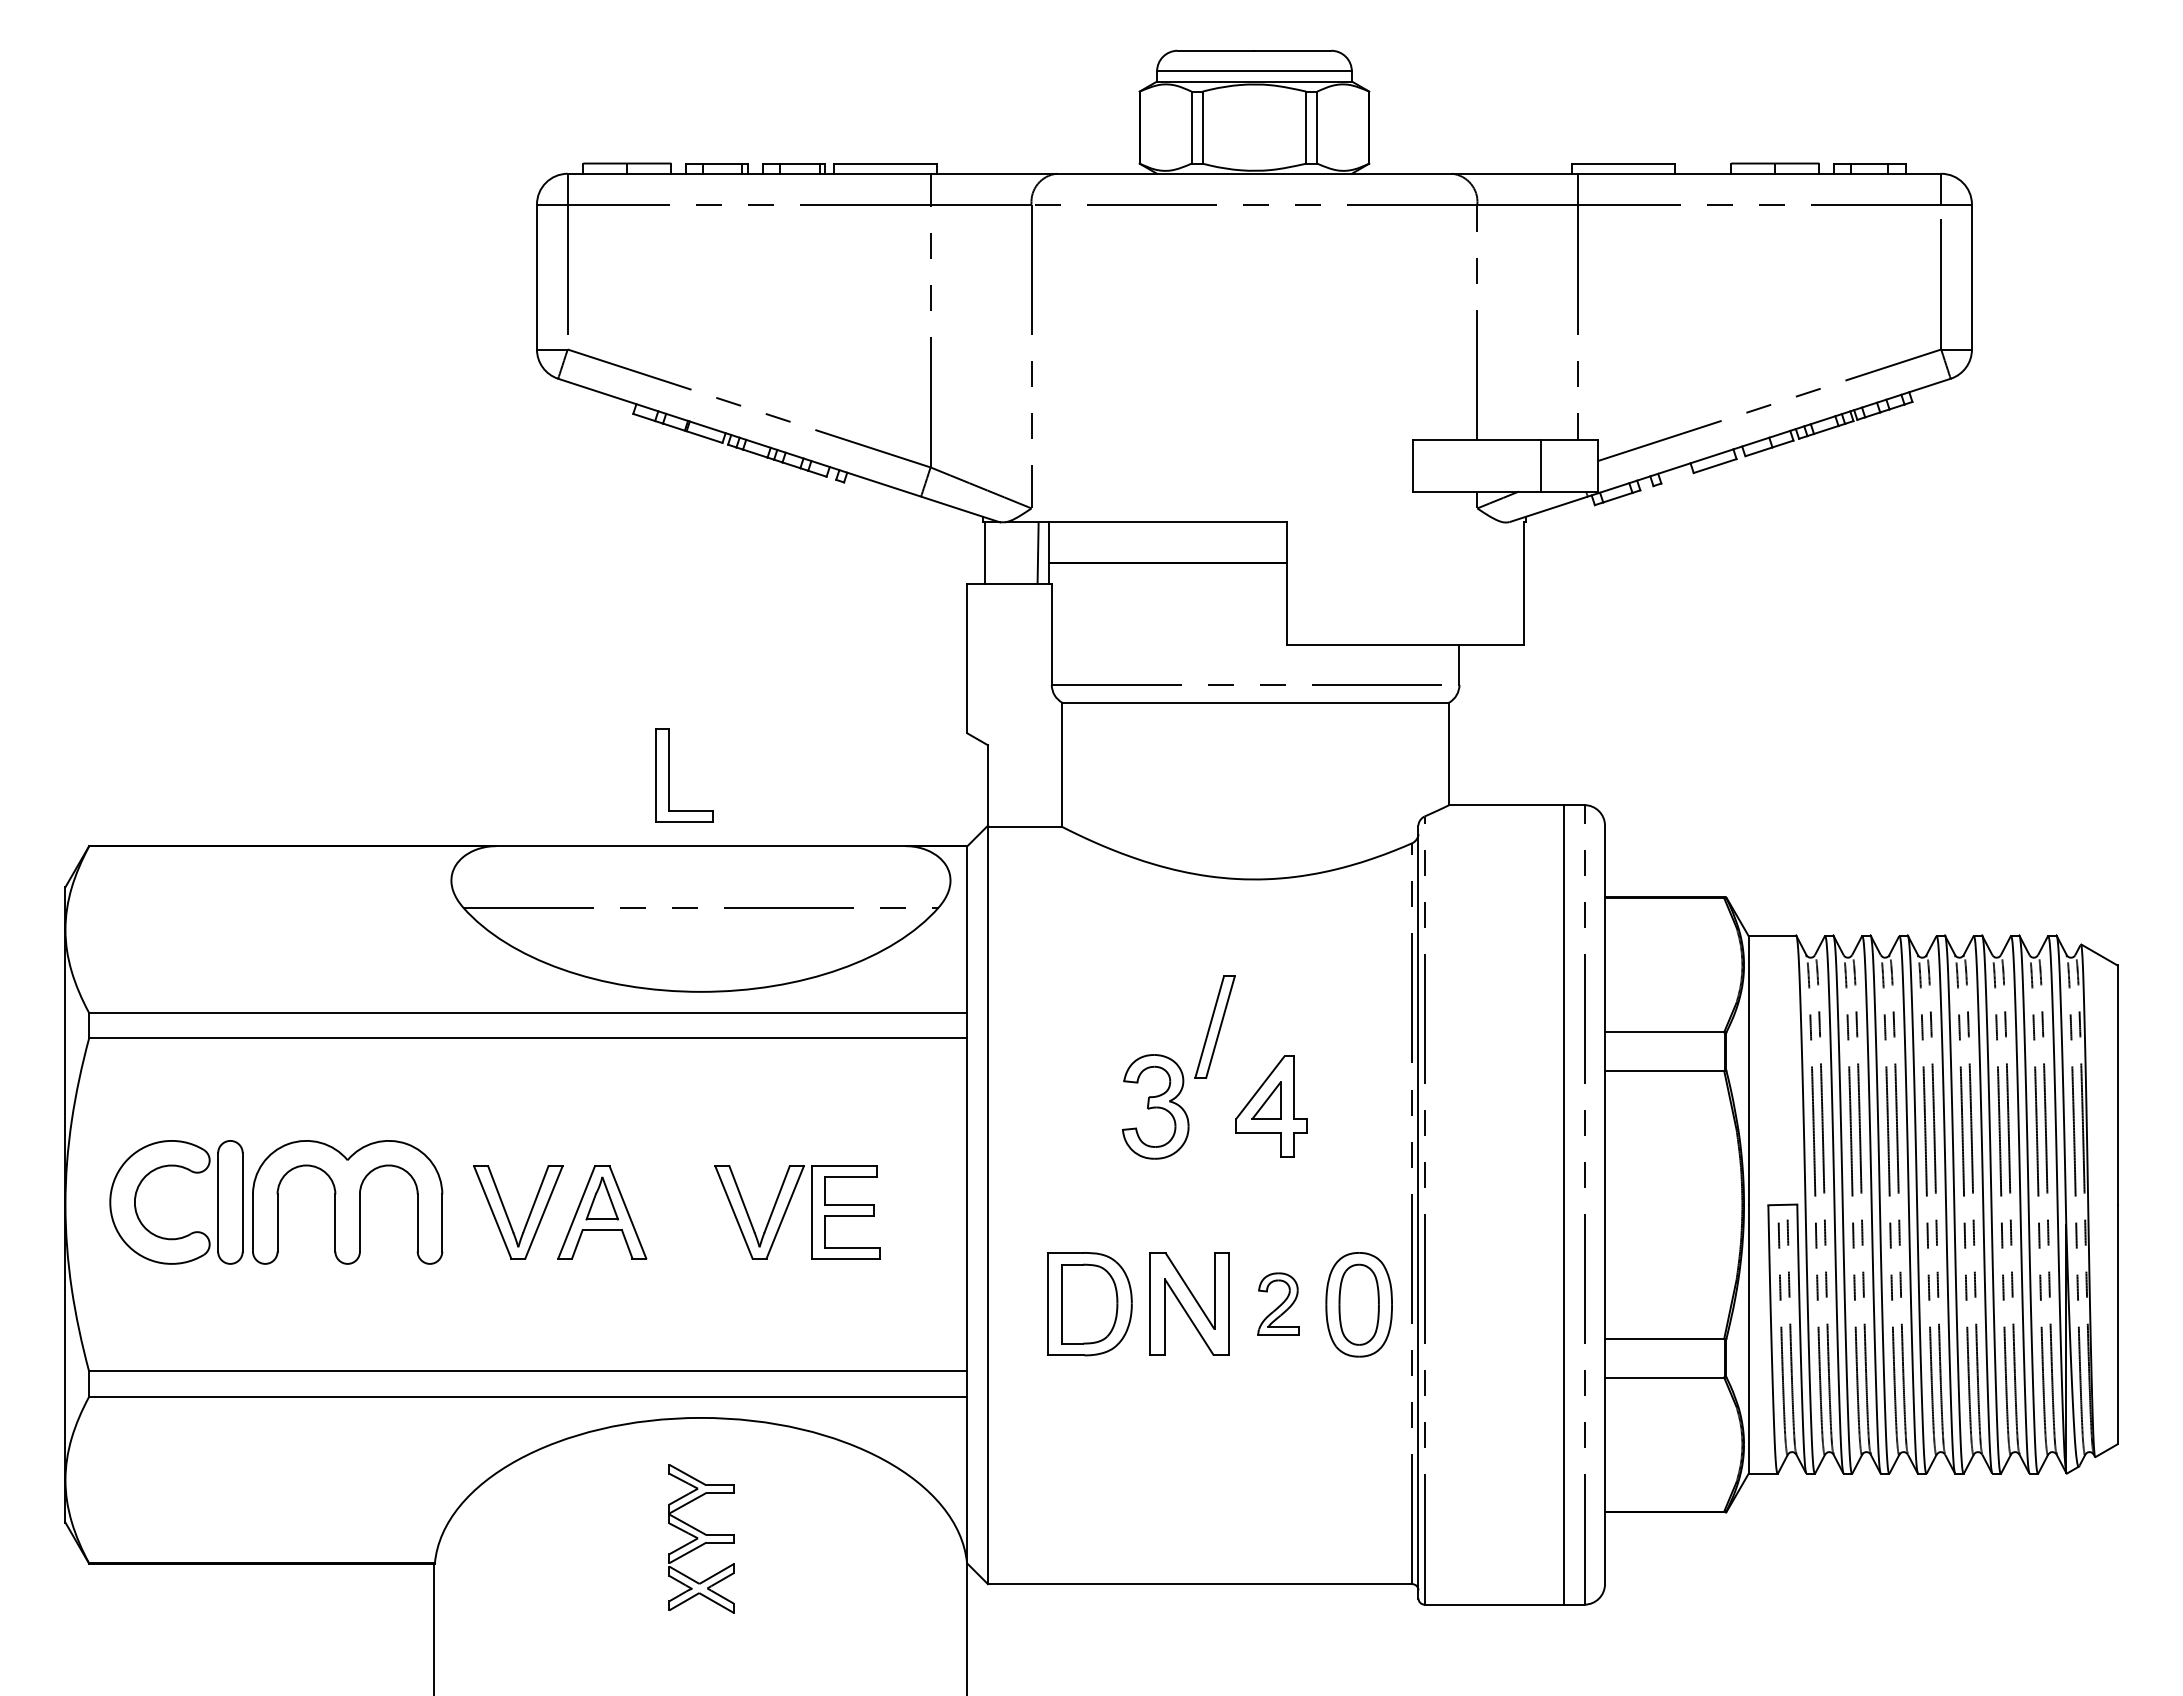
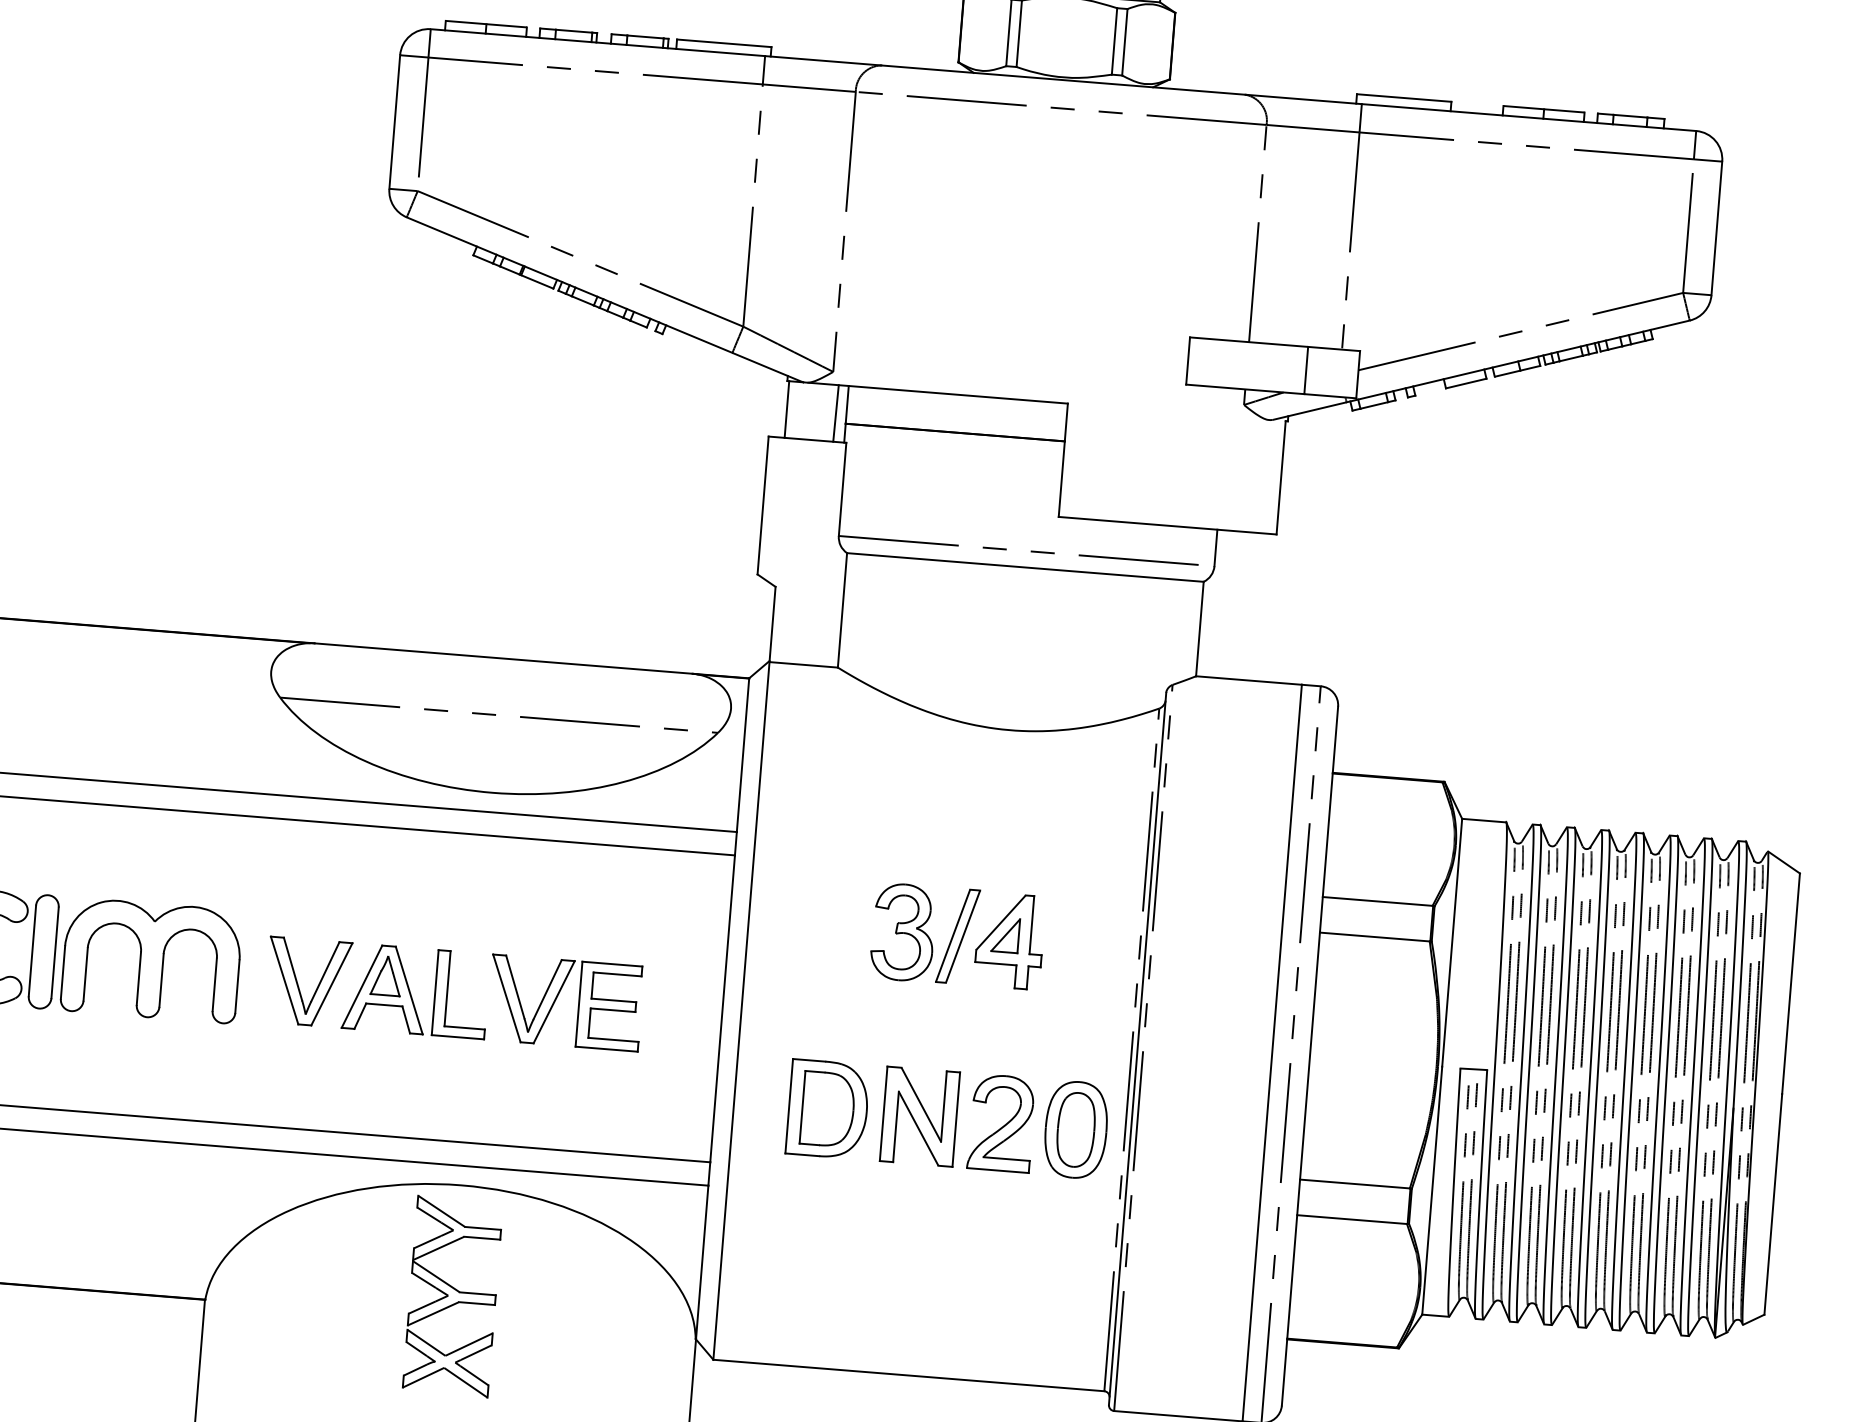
part: (669, 775) -> (447, 993), moved
part: (1214, 1026) -> (957, 935), moved
part: (1278, 1303) -> (1001, 1122), size x1.67
part: (701, 1538) -> (452, 1296), size x1.43

